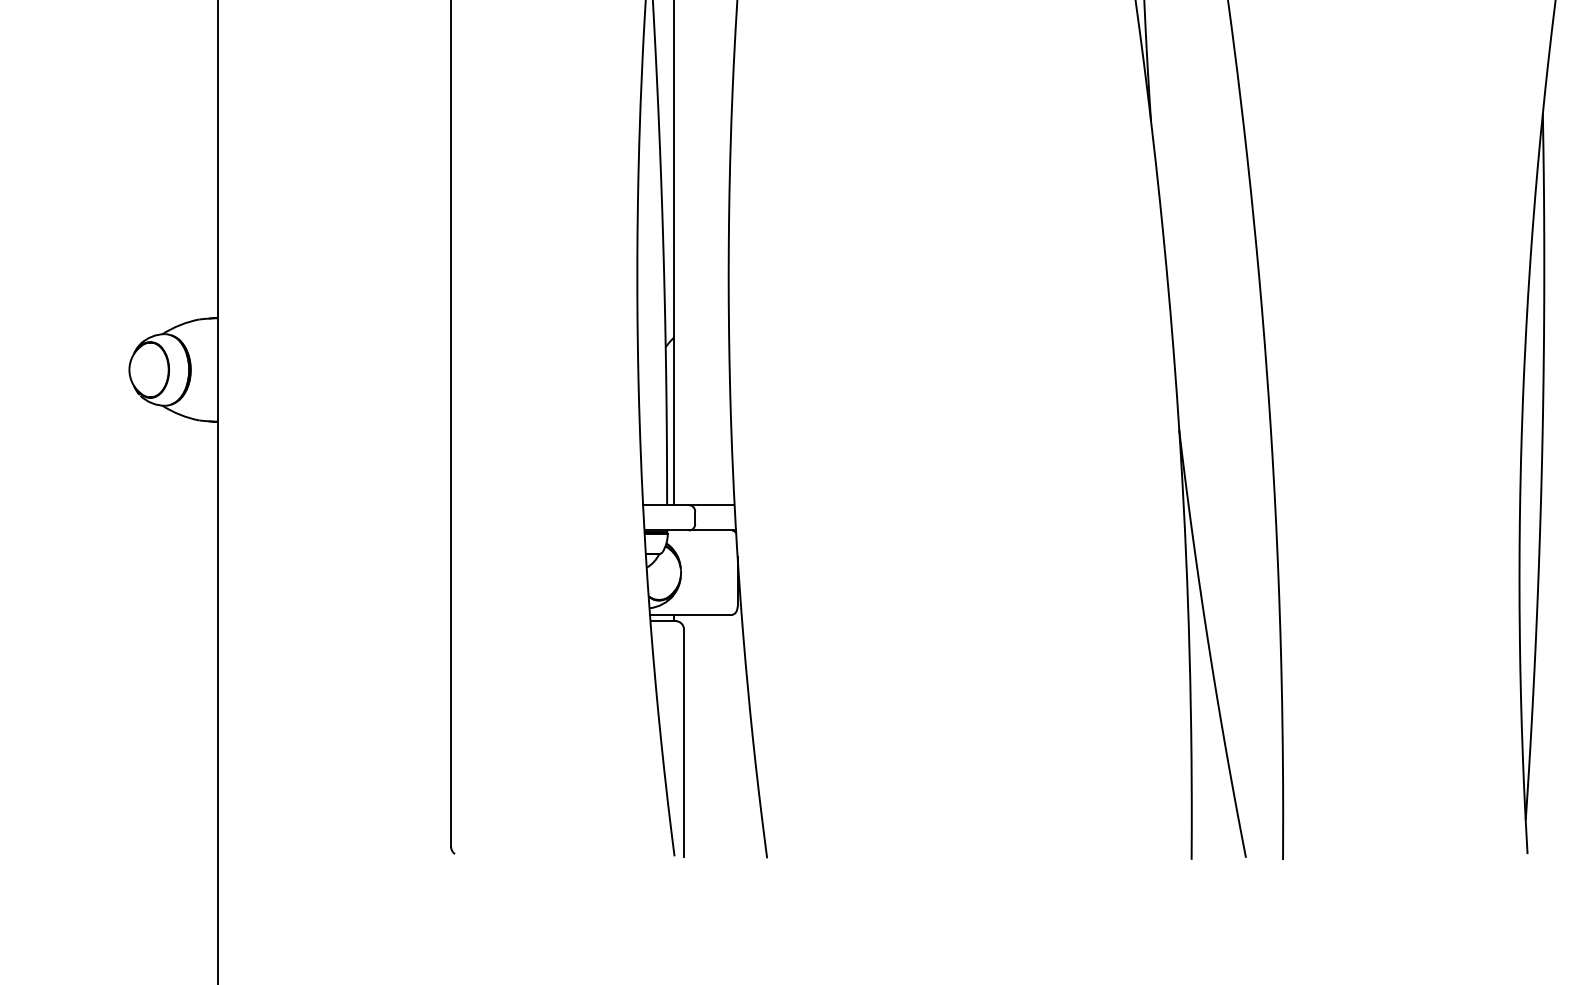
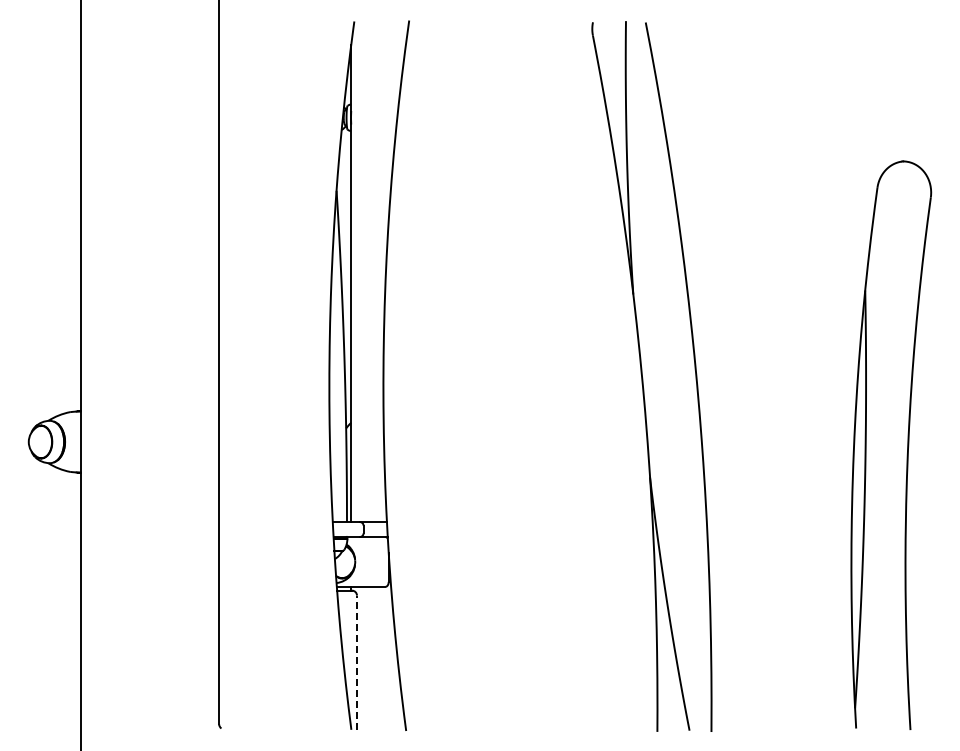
line: (684, 742) -> (357, 662), solid -> dashed

